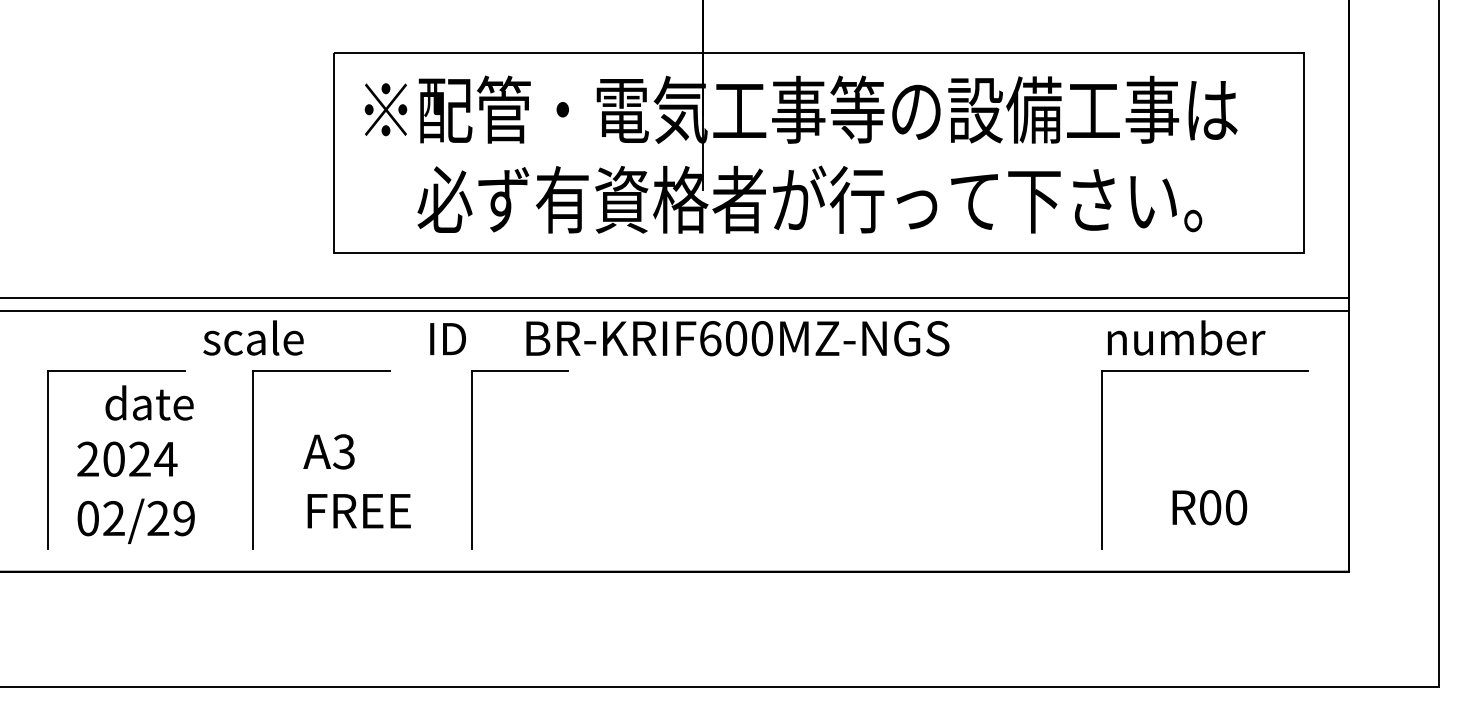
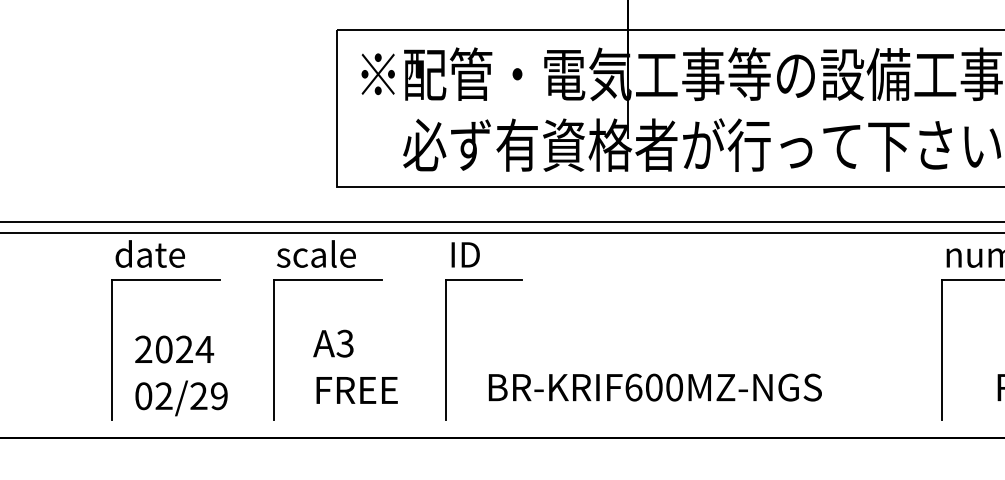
text: (253, 337) -> (316, 253), moved
text: (737, 338) -> (655, 387), moved
text: (447, 339) -> (465, 255), moved
text: (149, 402) -> (150, 253), moved

